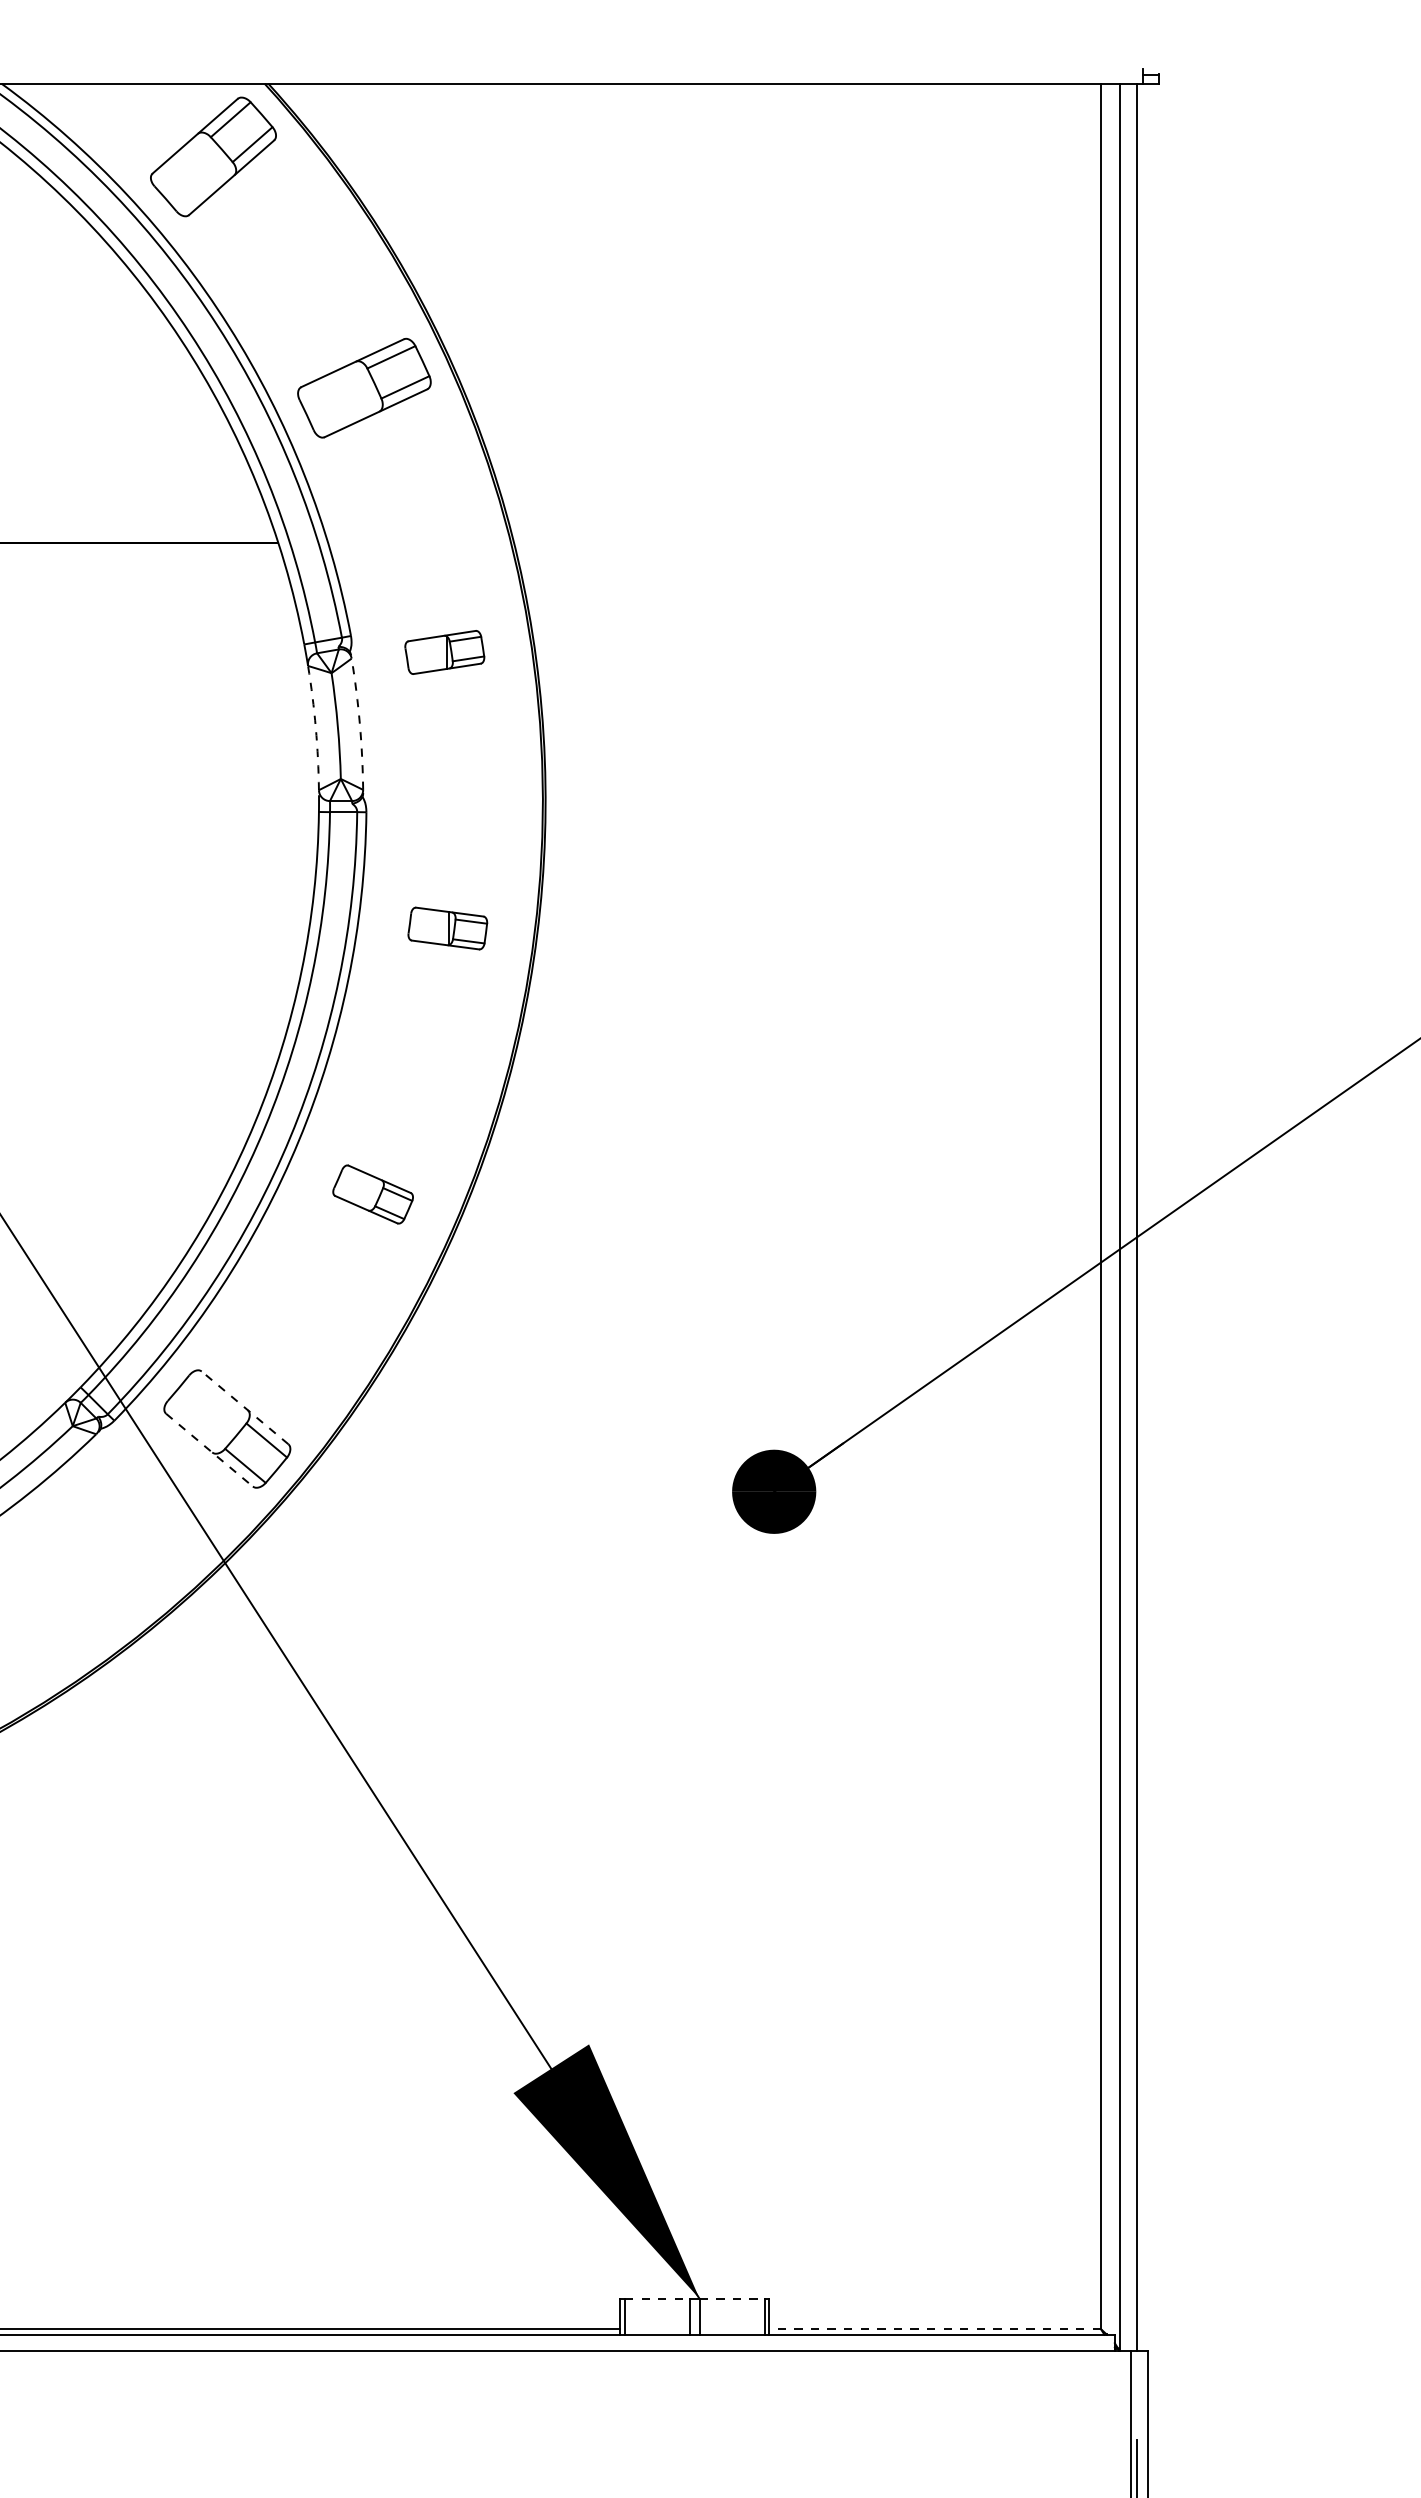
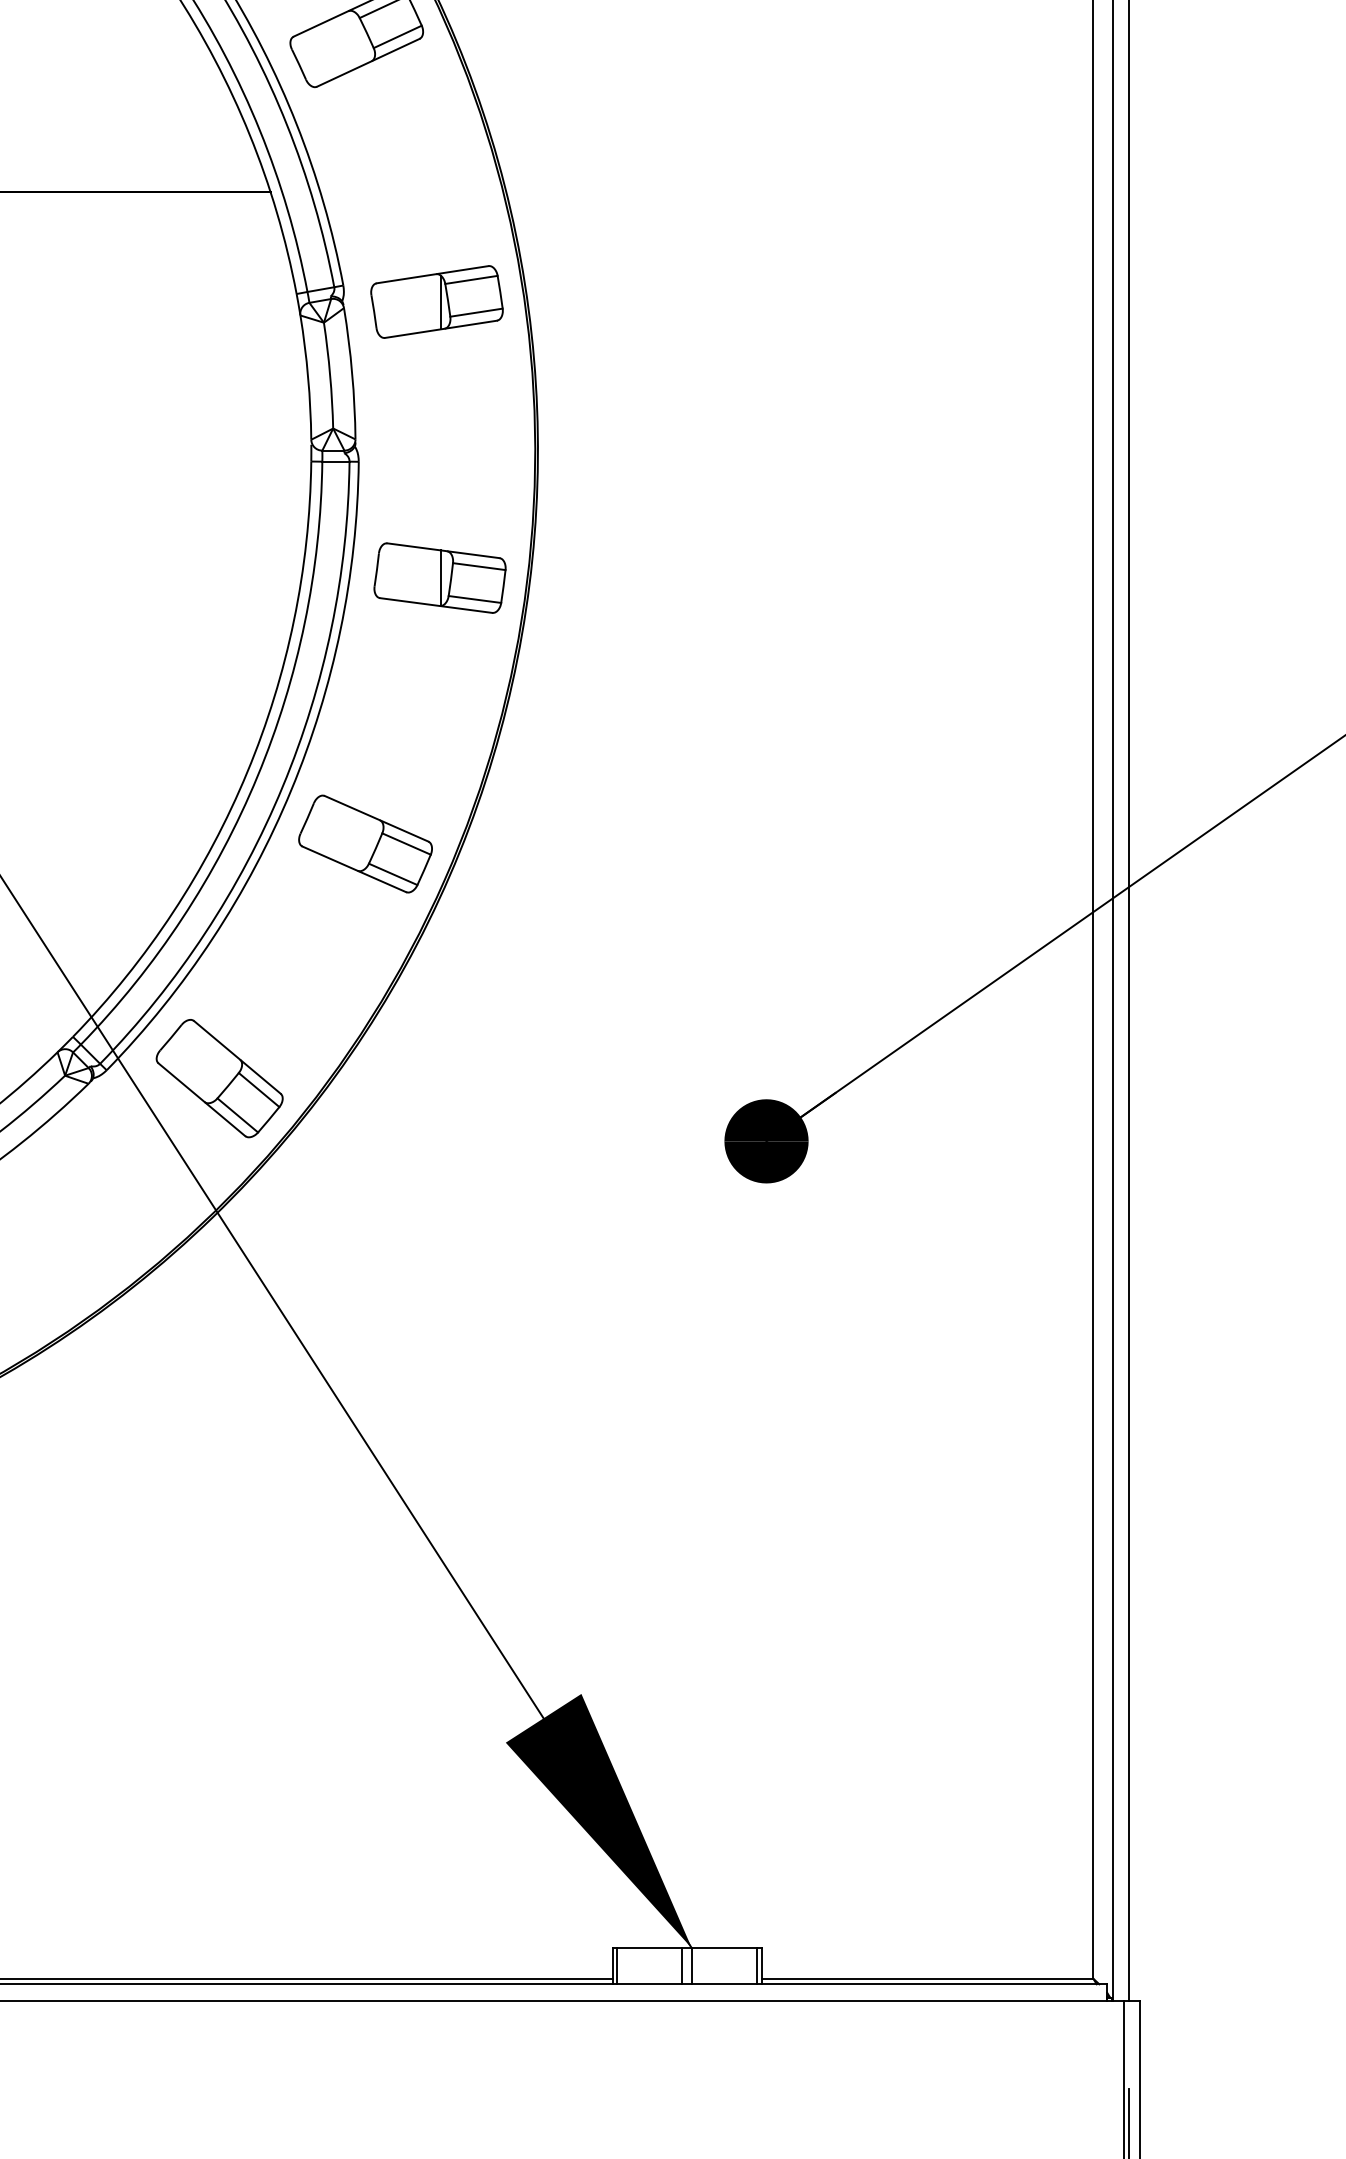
part: (444, 652) -> (436, 302), size x1.67
arc: (359, 724) -> (351, 374), dashed -> solid
arc: (315, 727) -> (307, 377), dashed -> solid
part: (447, 928) -> (439, 578), size x1.67
part: (372, 1194) -> (364, 844), size x1.67
line: (245, 1407) -> (237, 1057), dashed -> solid
line: (209, 1450) -> (201, 1100), dashed -> solid
line: (657, 2298) -> (649, 1948), dashed -> solid
line: (732, 2298) -> (724, 1948), dashed -> solid
line: (935, 2329) -> (927, 1979), dashed -> solid

